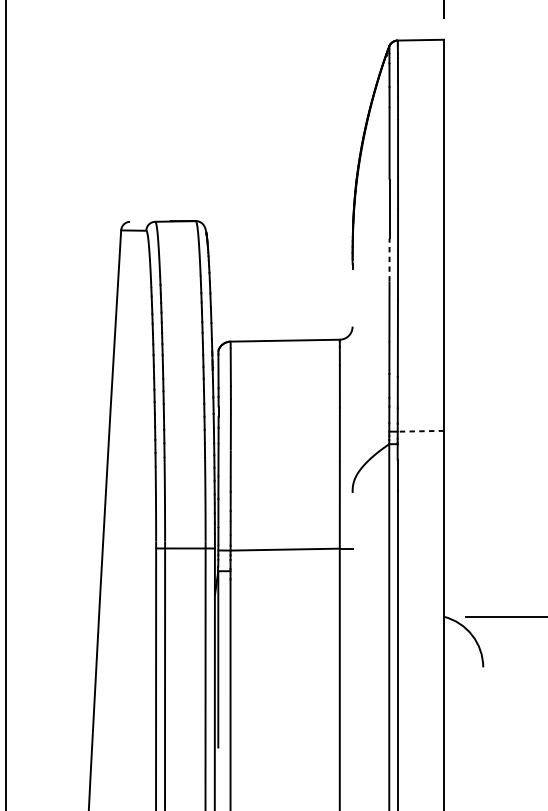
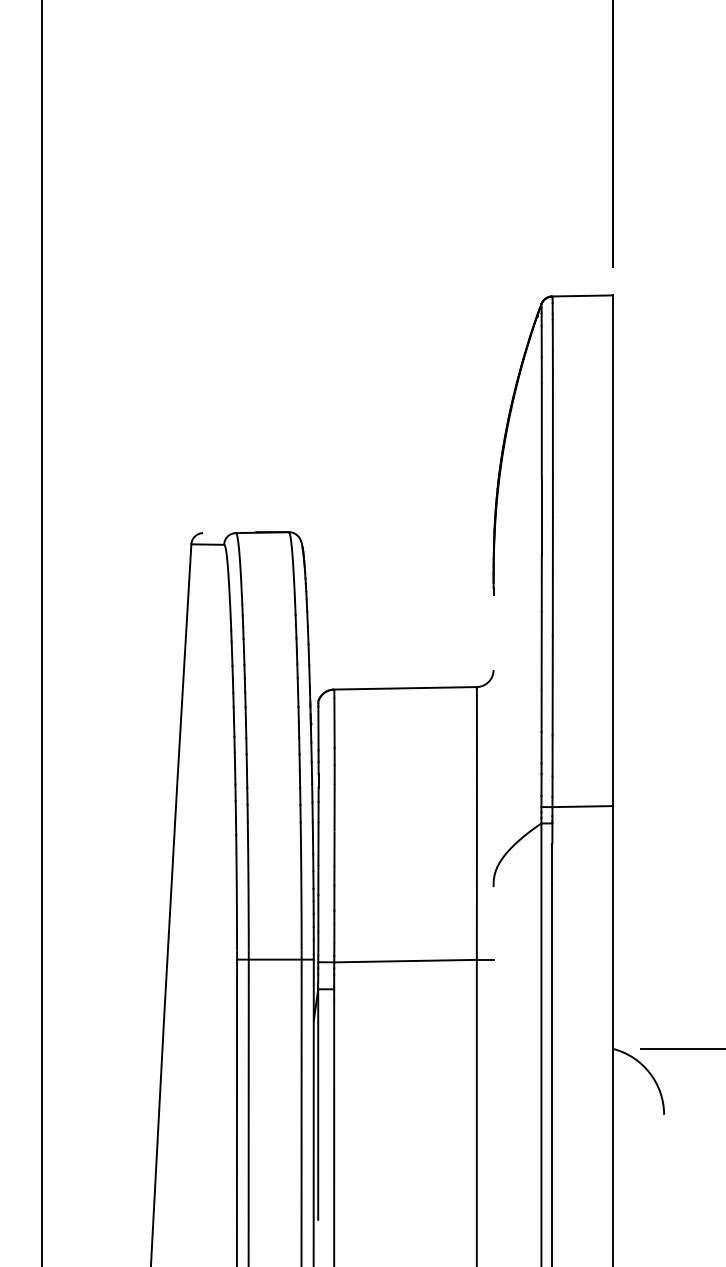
line: (389, 259) -> (541, 582), dashed -> solid
line: (420, 431) -> (582, 806), dashed -> solid

